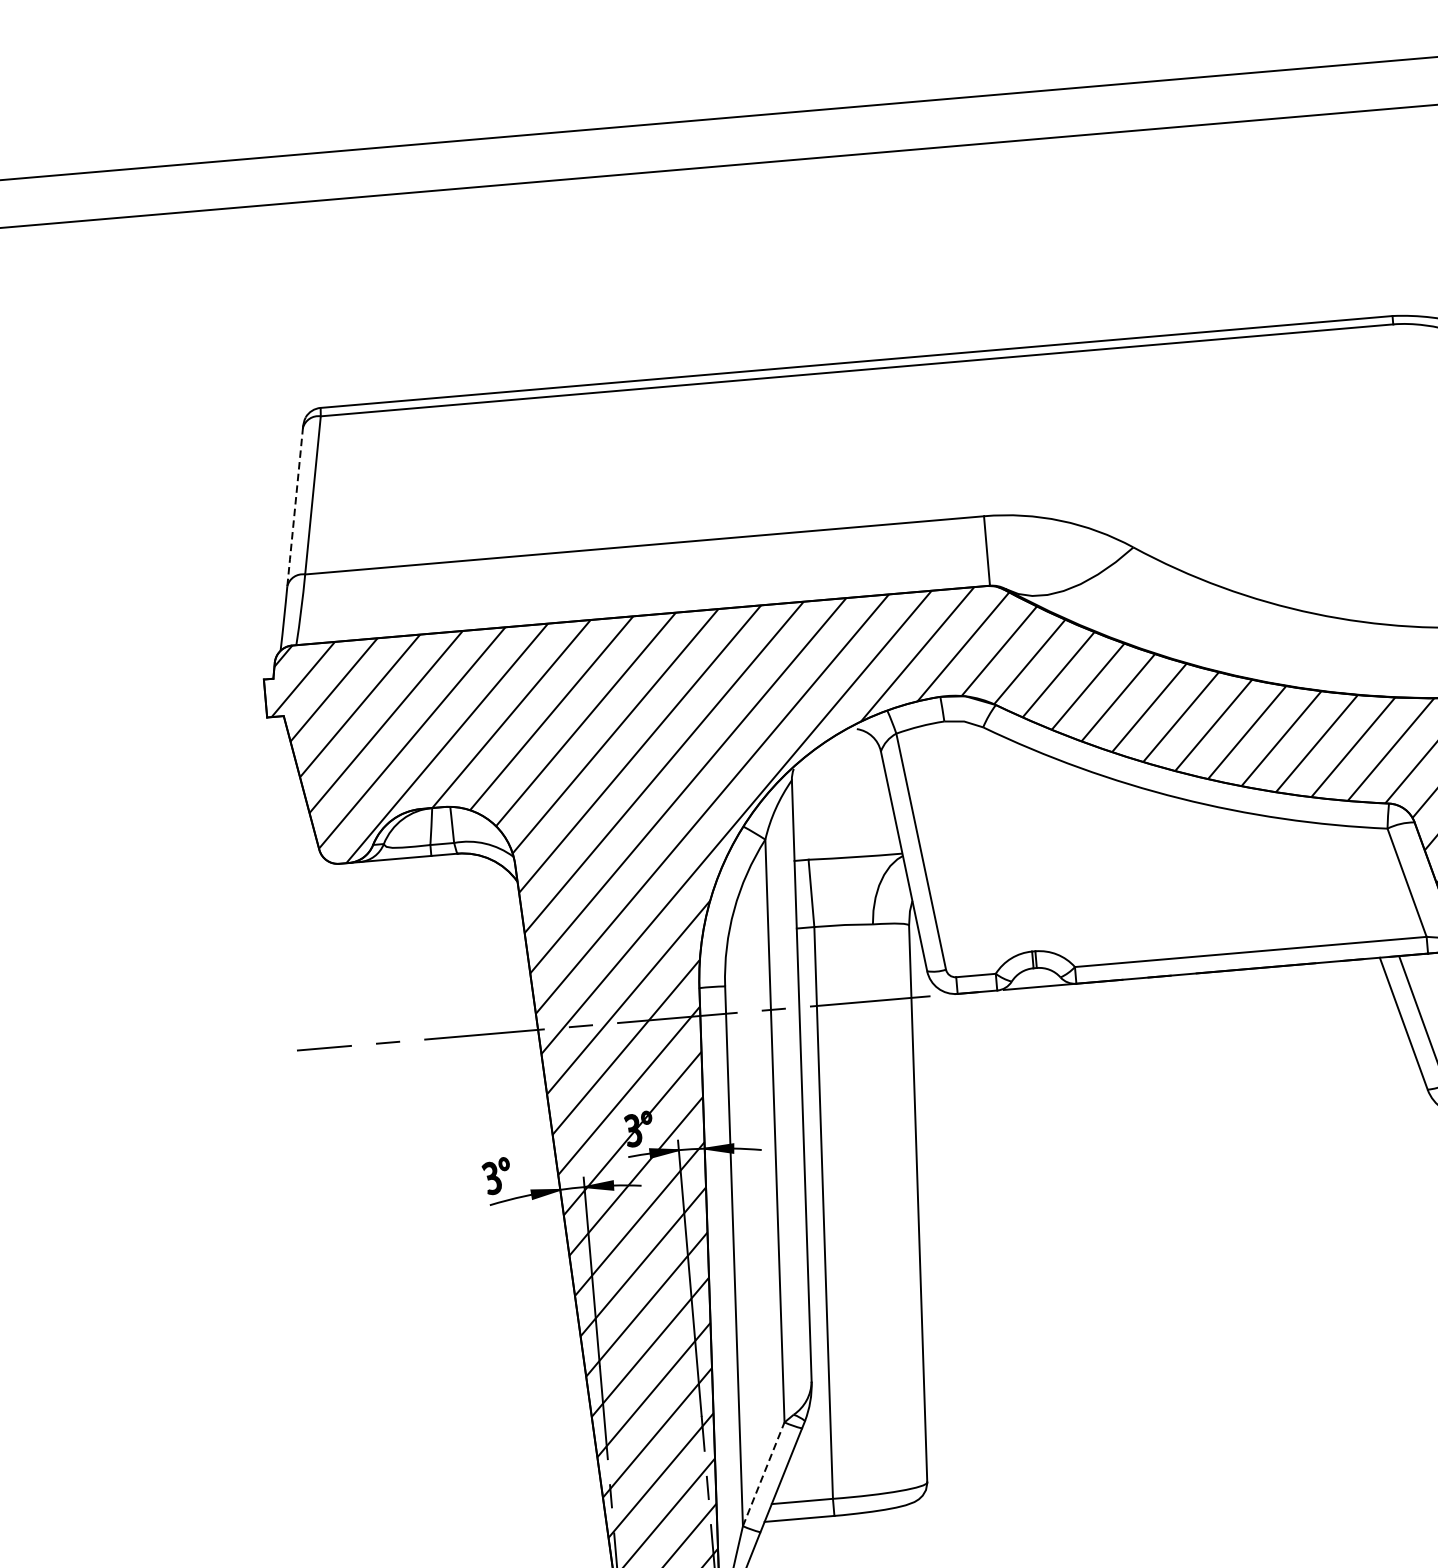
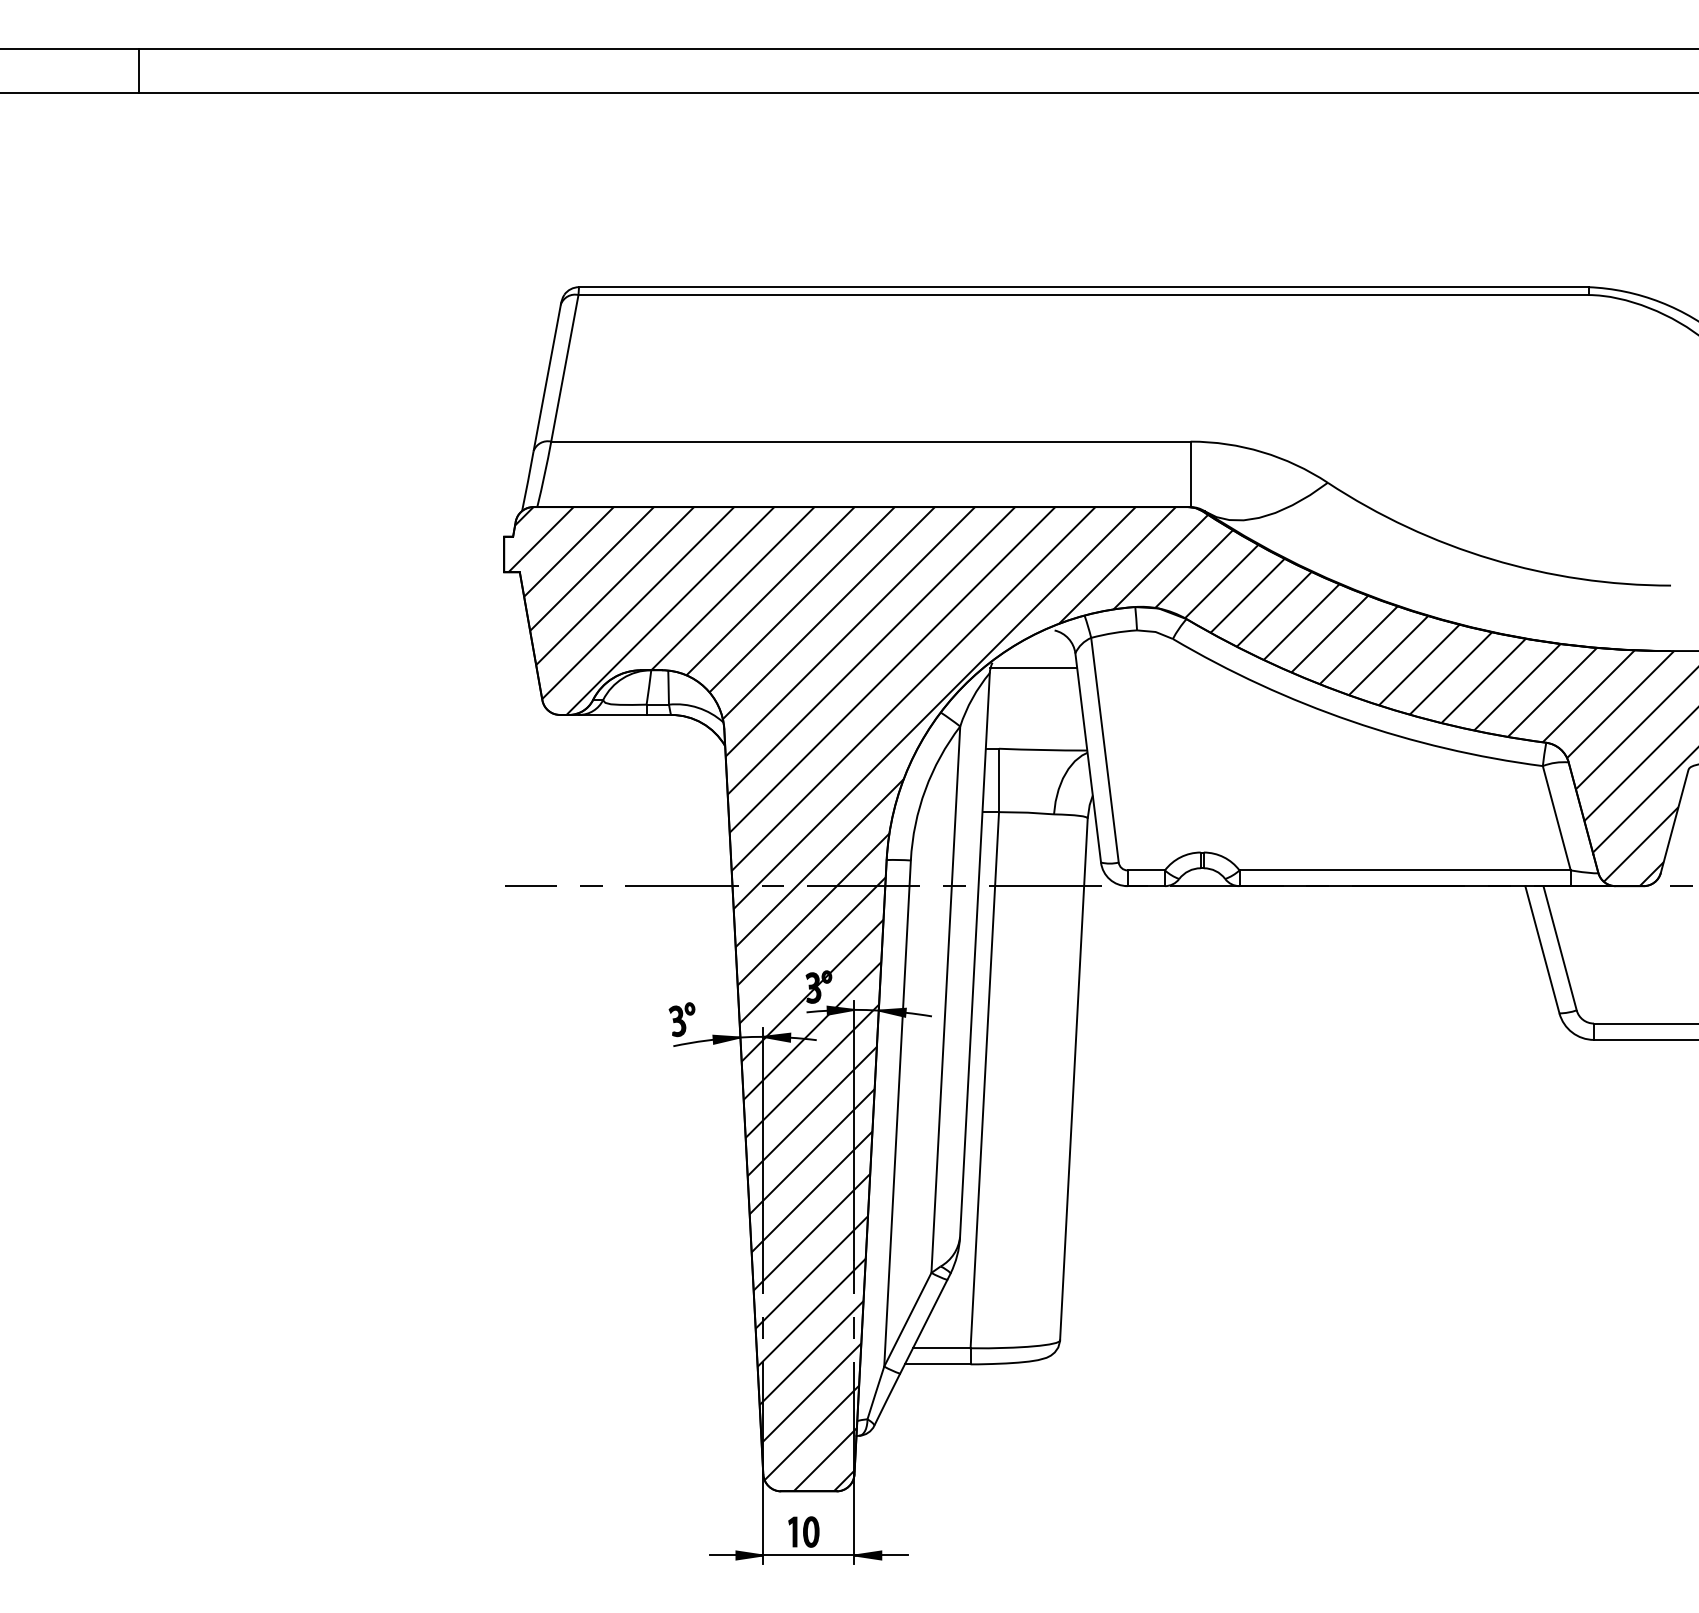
line: (295, 506) -> (547, 377), dashed -> solid
line: (837, 771) -> (1033, 668), added
line: (764, 1473) -> (908, 1319), dashed -> solid

